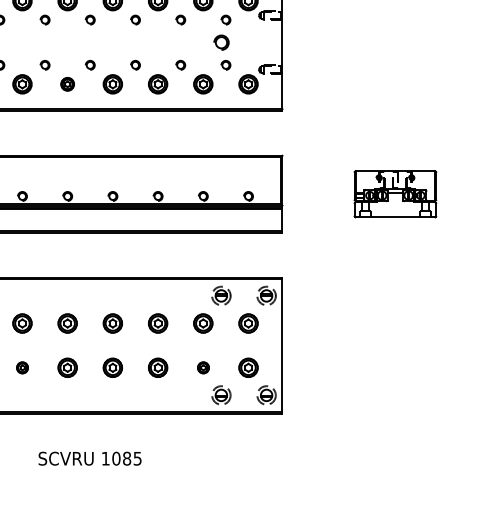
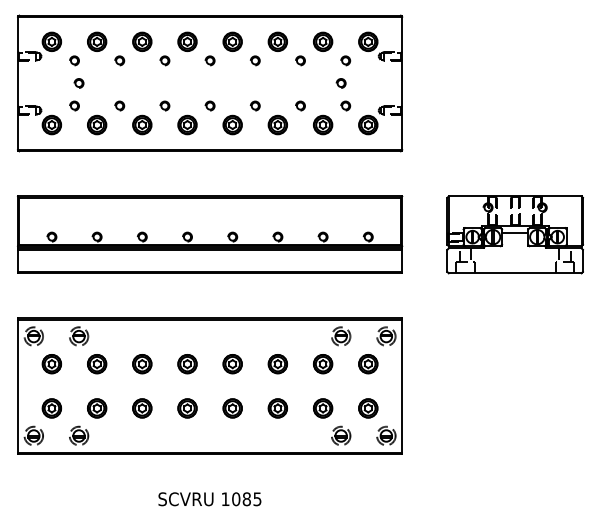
part: (220, 42) -> (340, 83), size x0.62
part: (67, 83) -> (187, 124), size x1.43
part: (394, 193) -> (514, 234), size x1.67
part: (22, 367) -> (142, 408), size x1.67
part: (203, 367) -> (323, 408), size x1.67

